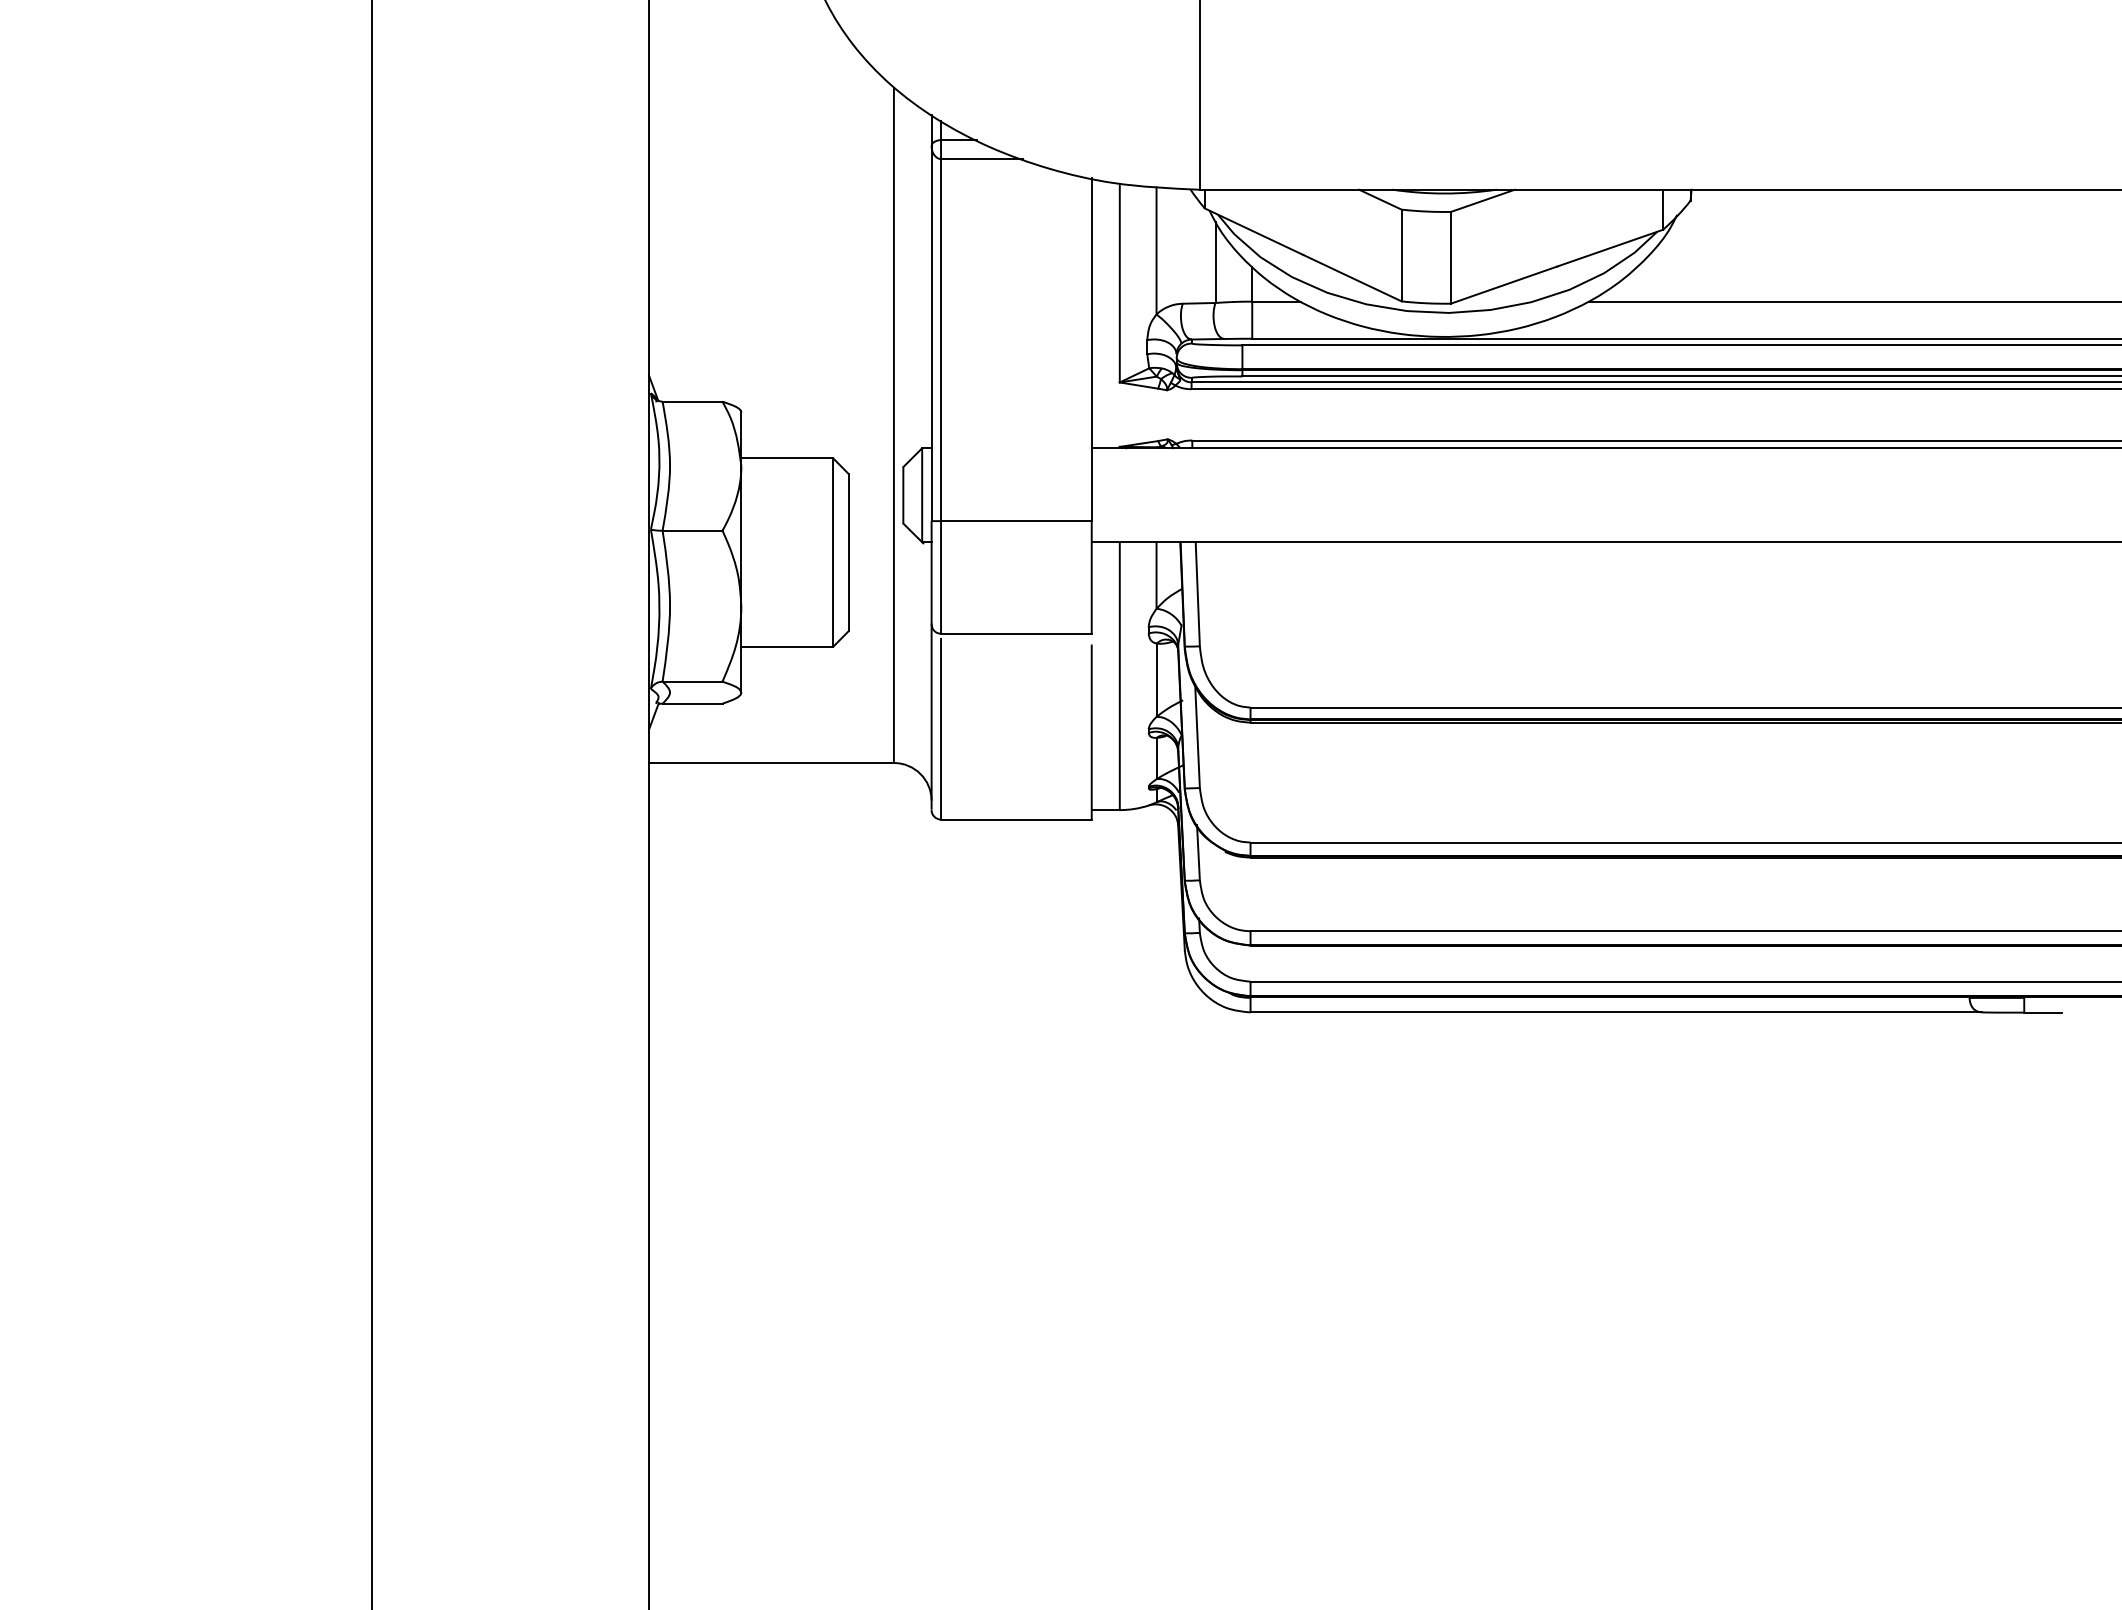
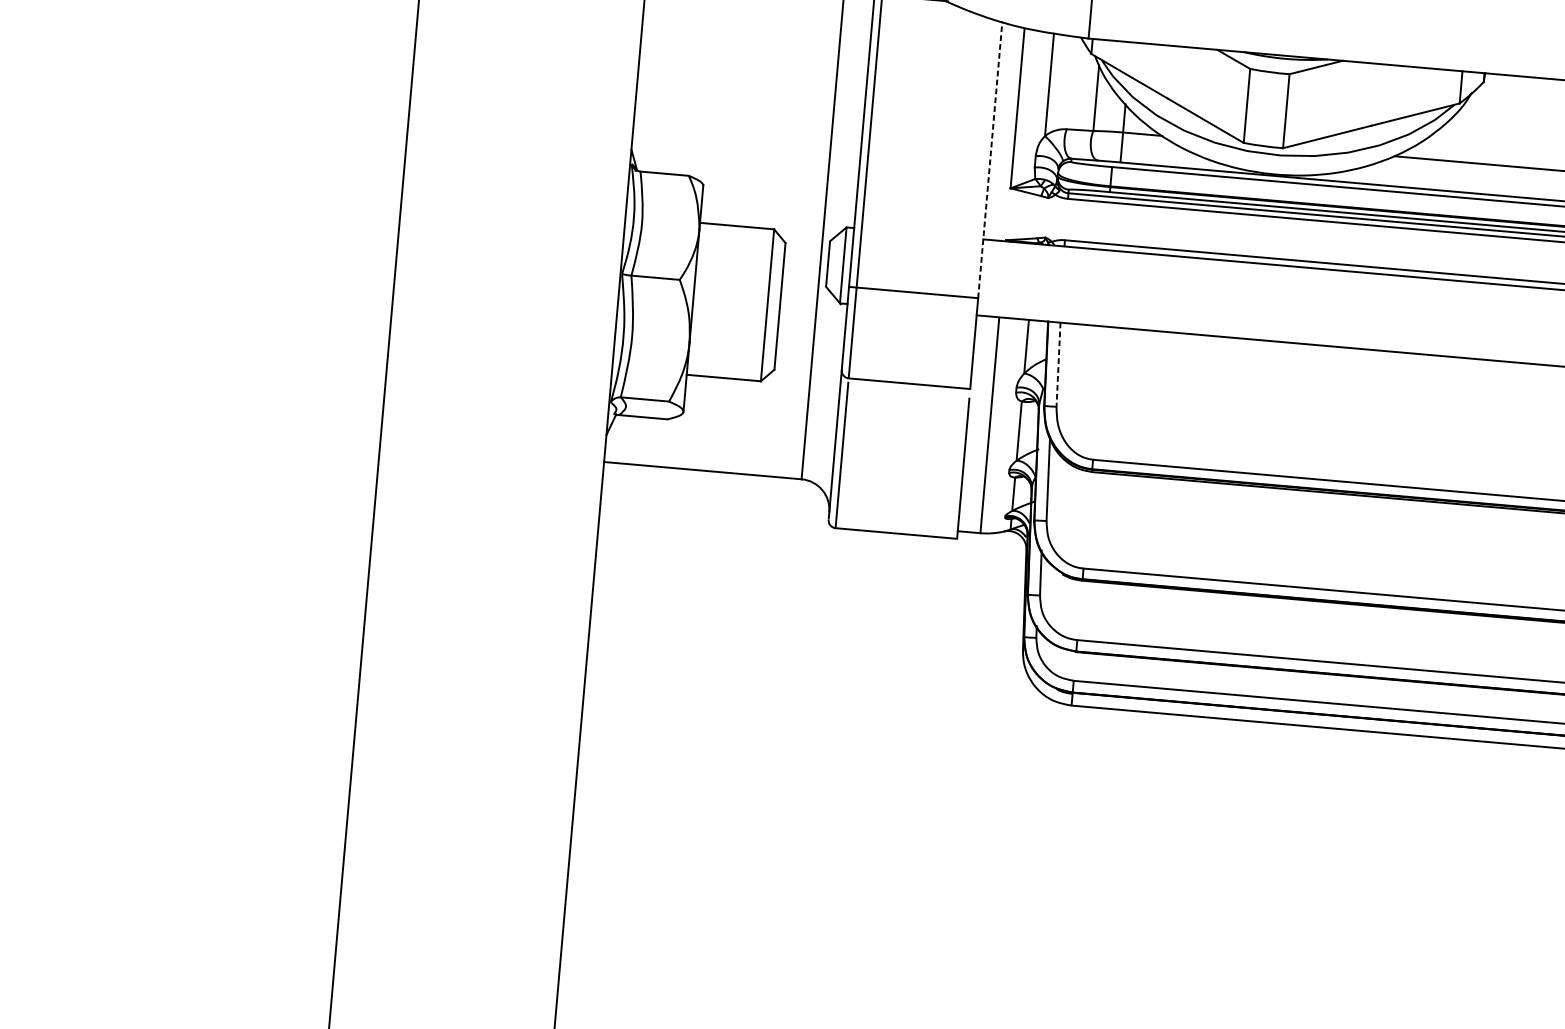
line: (1091, 349) -> (990, 159), solid -> dashed
line: (1197, 594) -> (1058, 364), solid -> dashed

